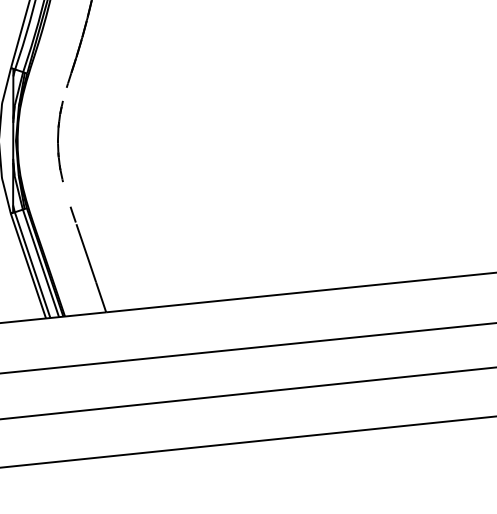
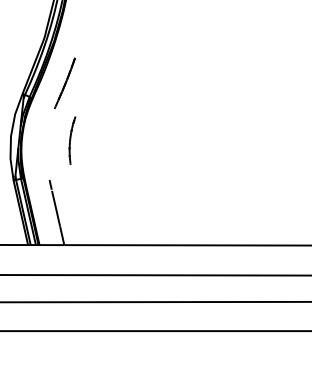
part: (61, 141) -> (72, 140), moved

